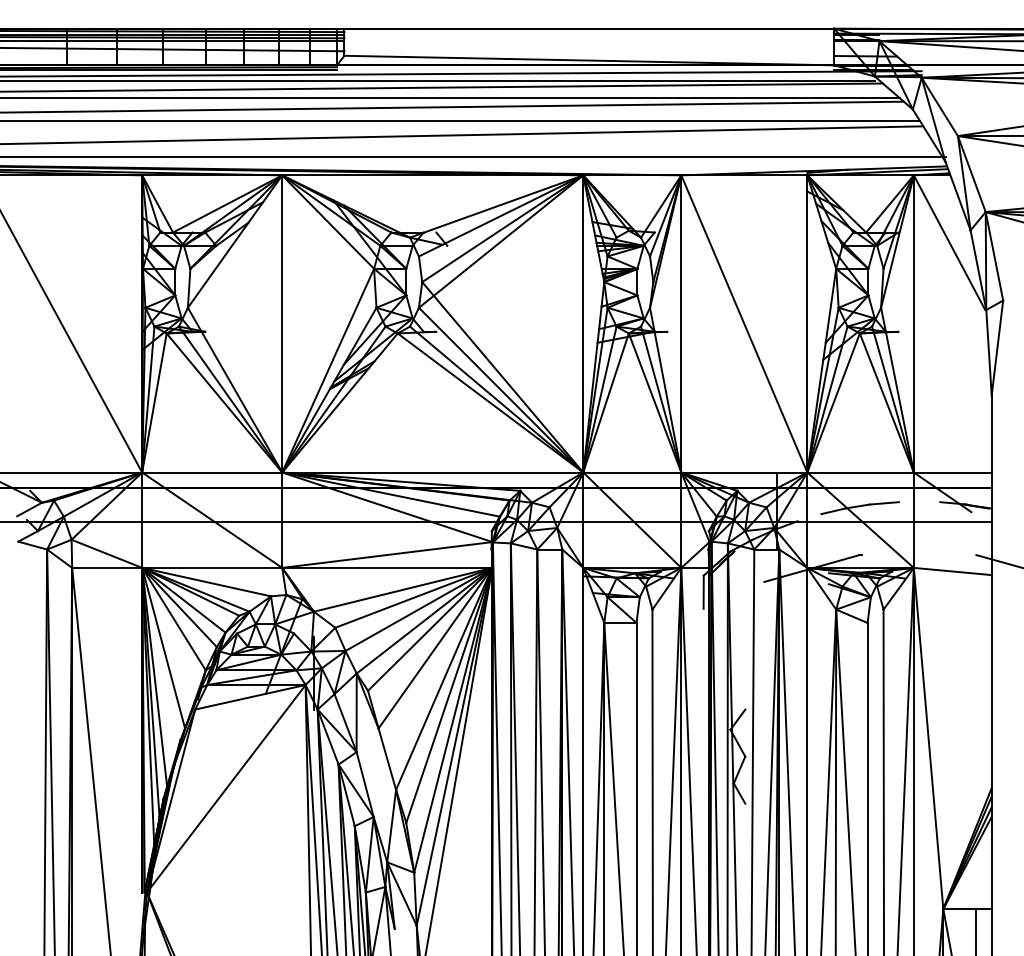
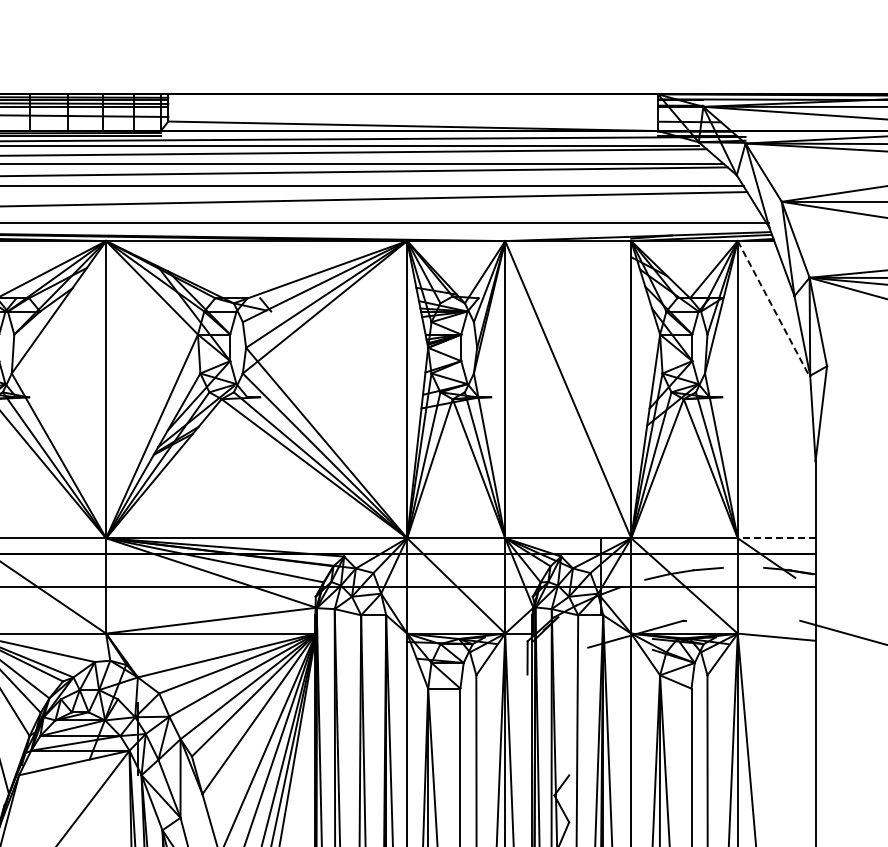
line: (949, 243) -> (773, 309), solid -> dashed
line: (952, 472) -> (776, 538), solid -> dashed

